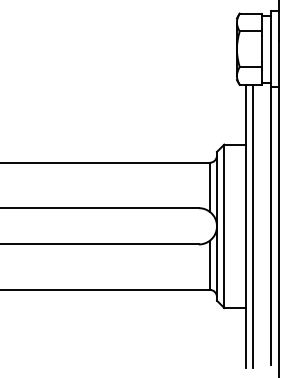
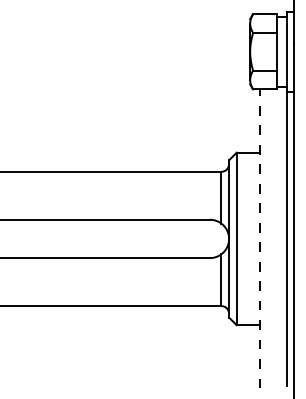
line: (246, 225) -> (260, 238), solid -> dashed
line: (253, 225) -> (267, 238), removed

